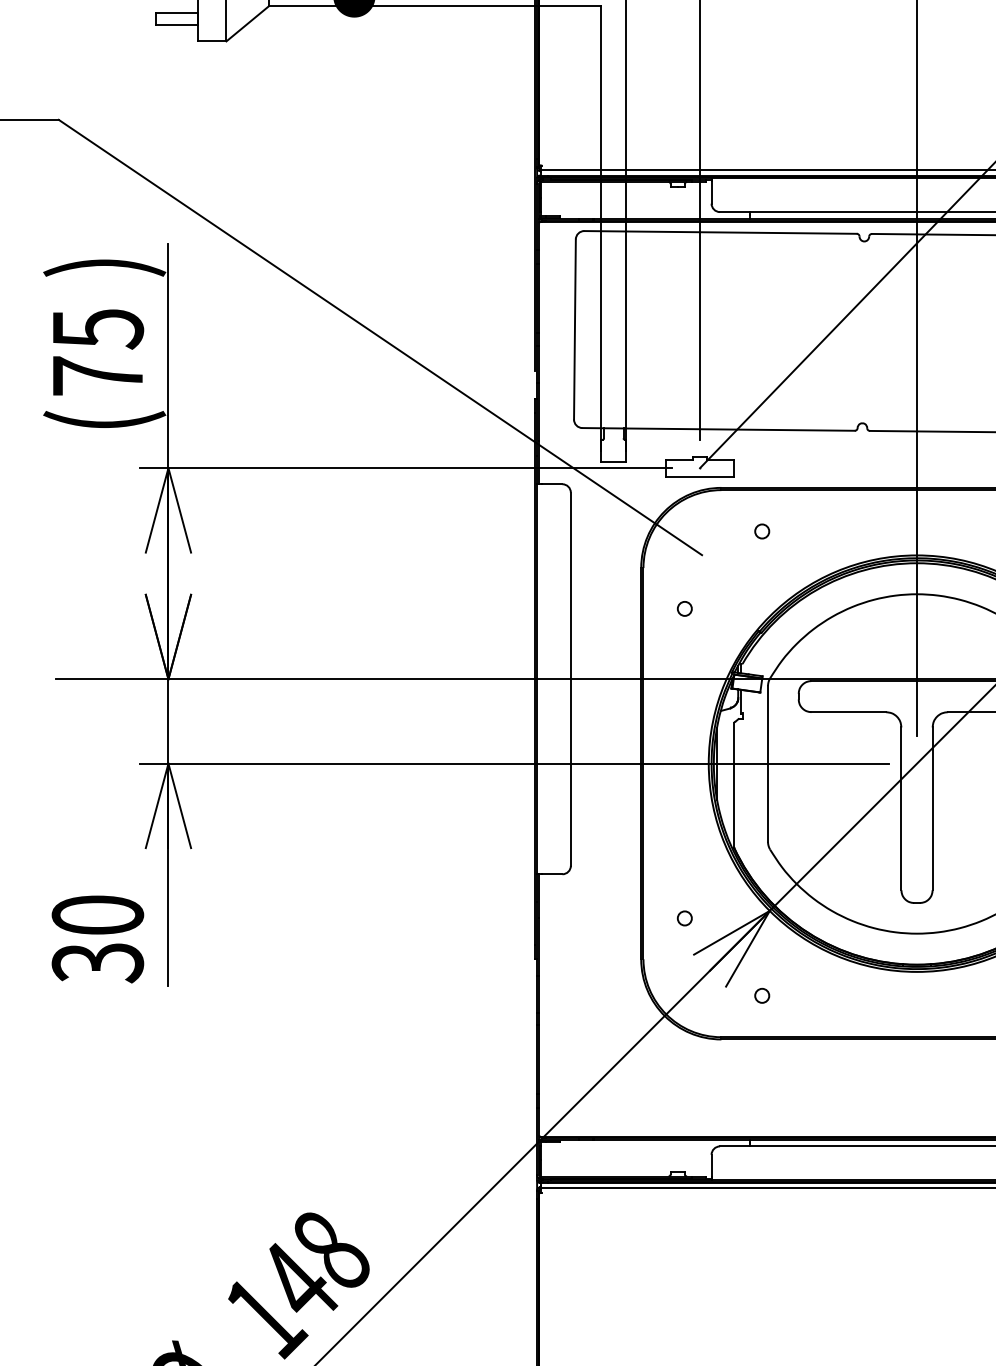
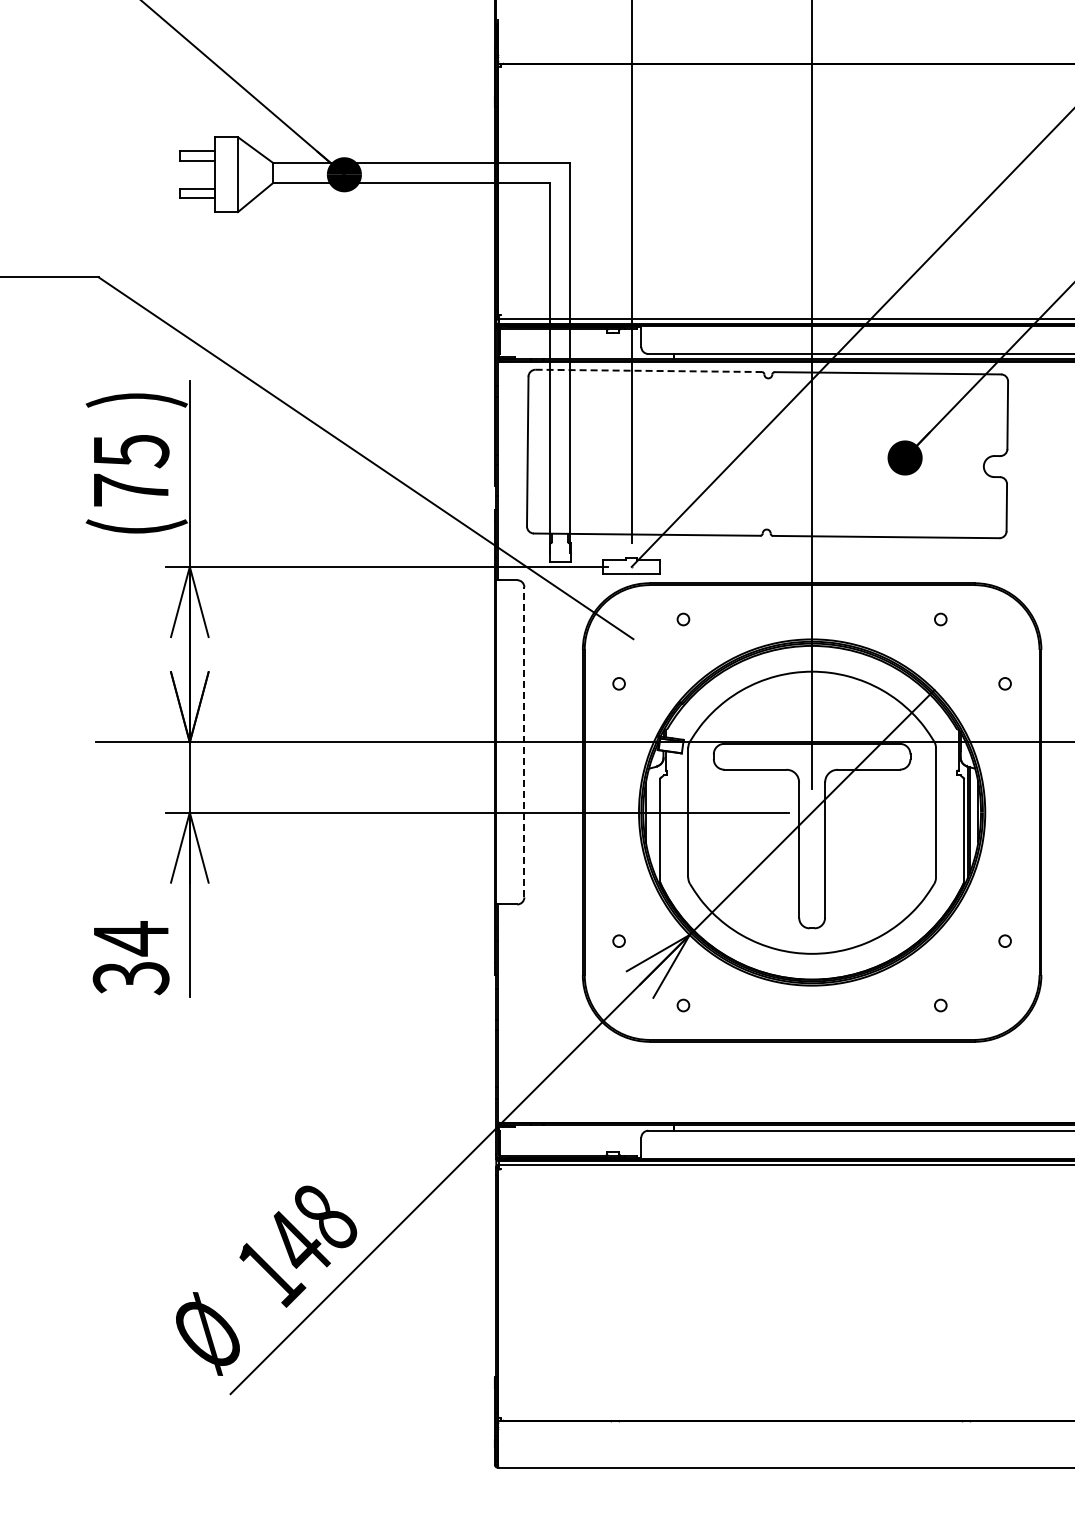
line: (721, 231) -> (649, 370), solid -> dashed
line: (571, 678) -> (524, 741), solid -> dashed
text: (97, 915) -> (130, 938), 30 -> 34

